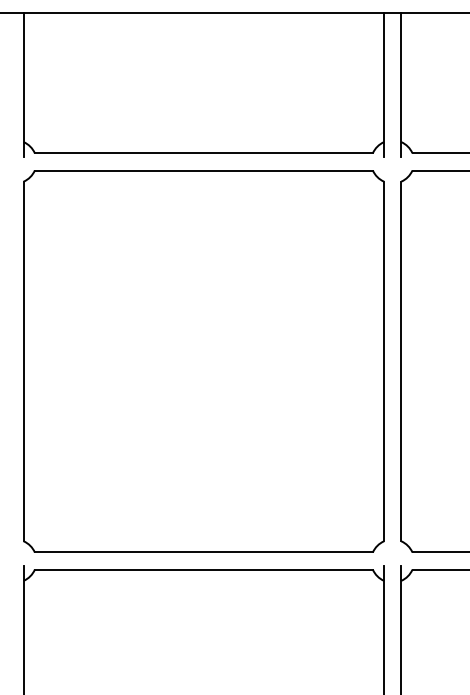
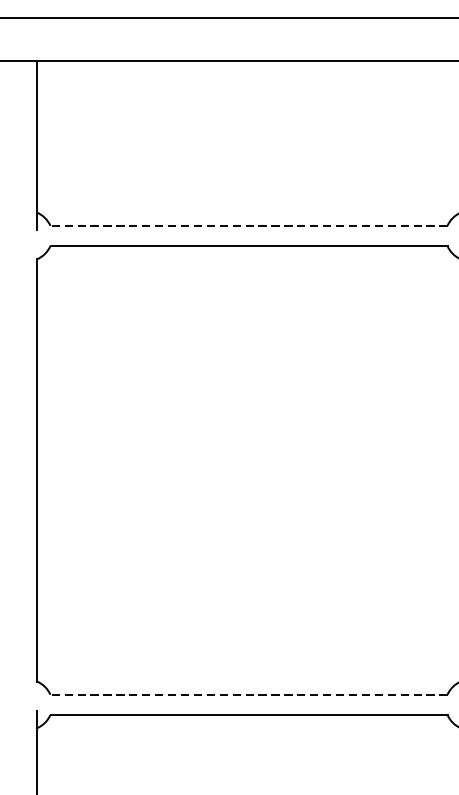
line: (203, 153) -> (248, 226), solid -> dashed
line: (203, 552) -> (248, 694), solid -> dashed

